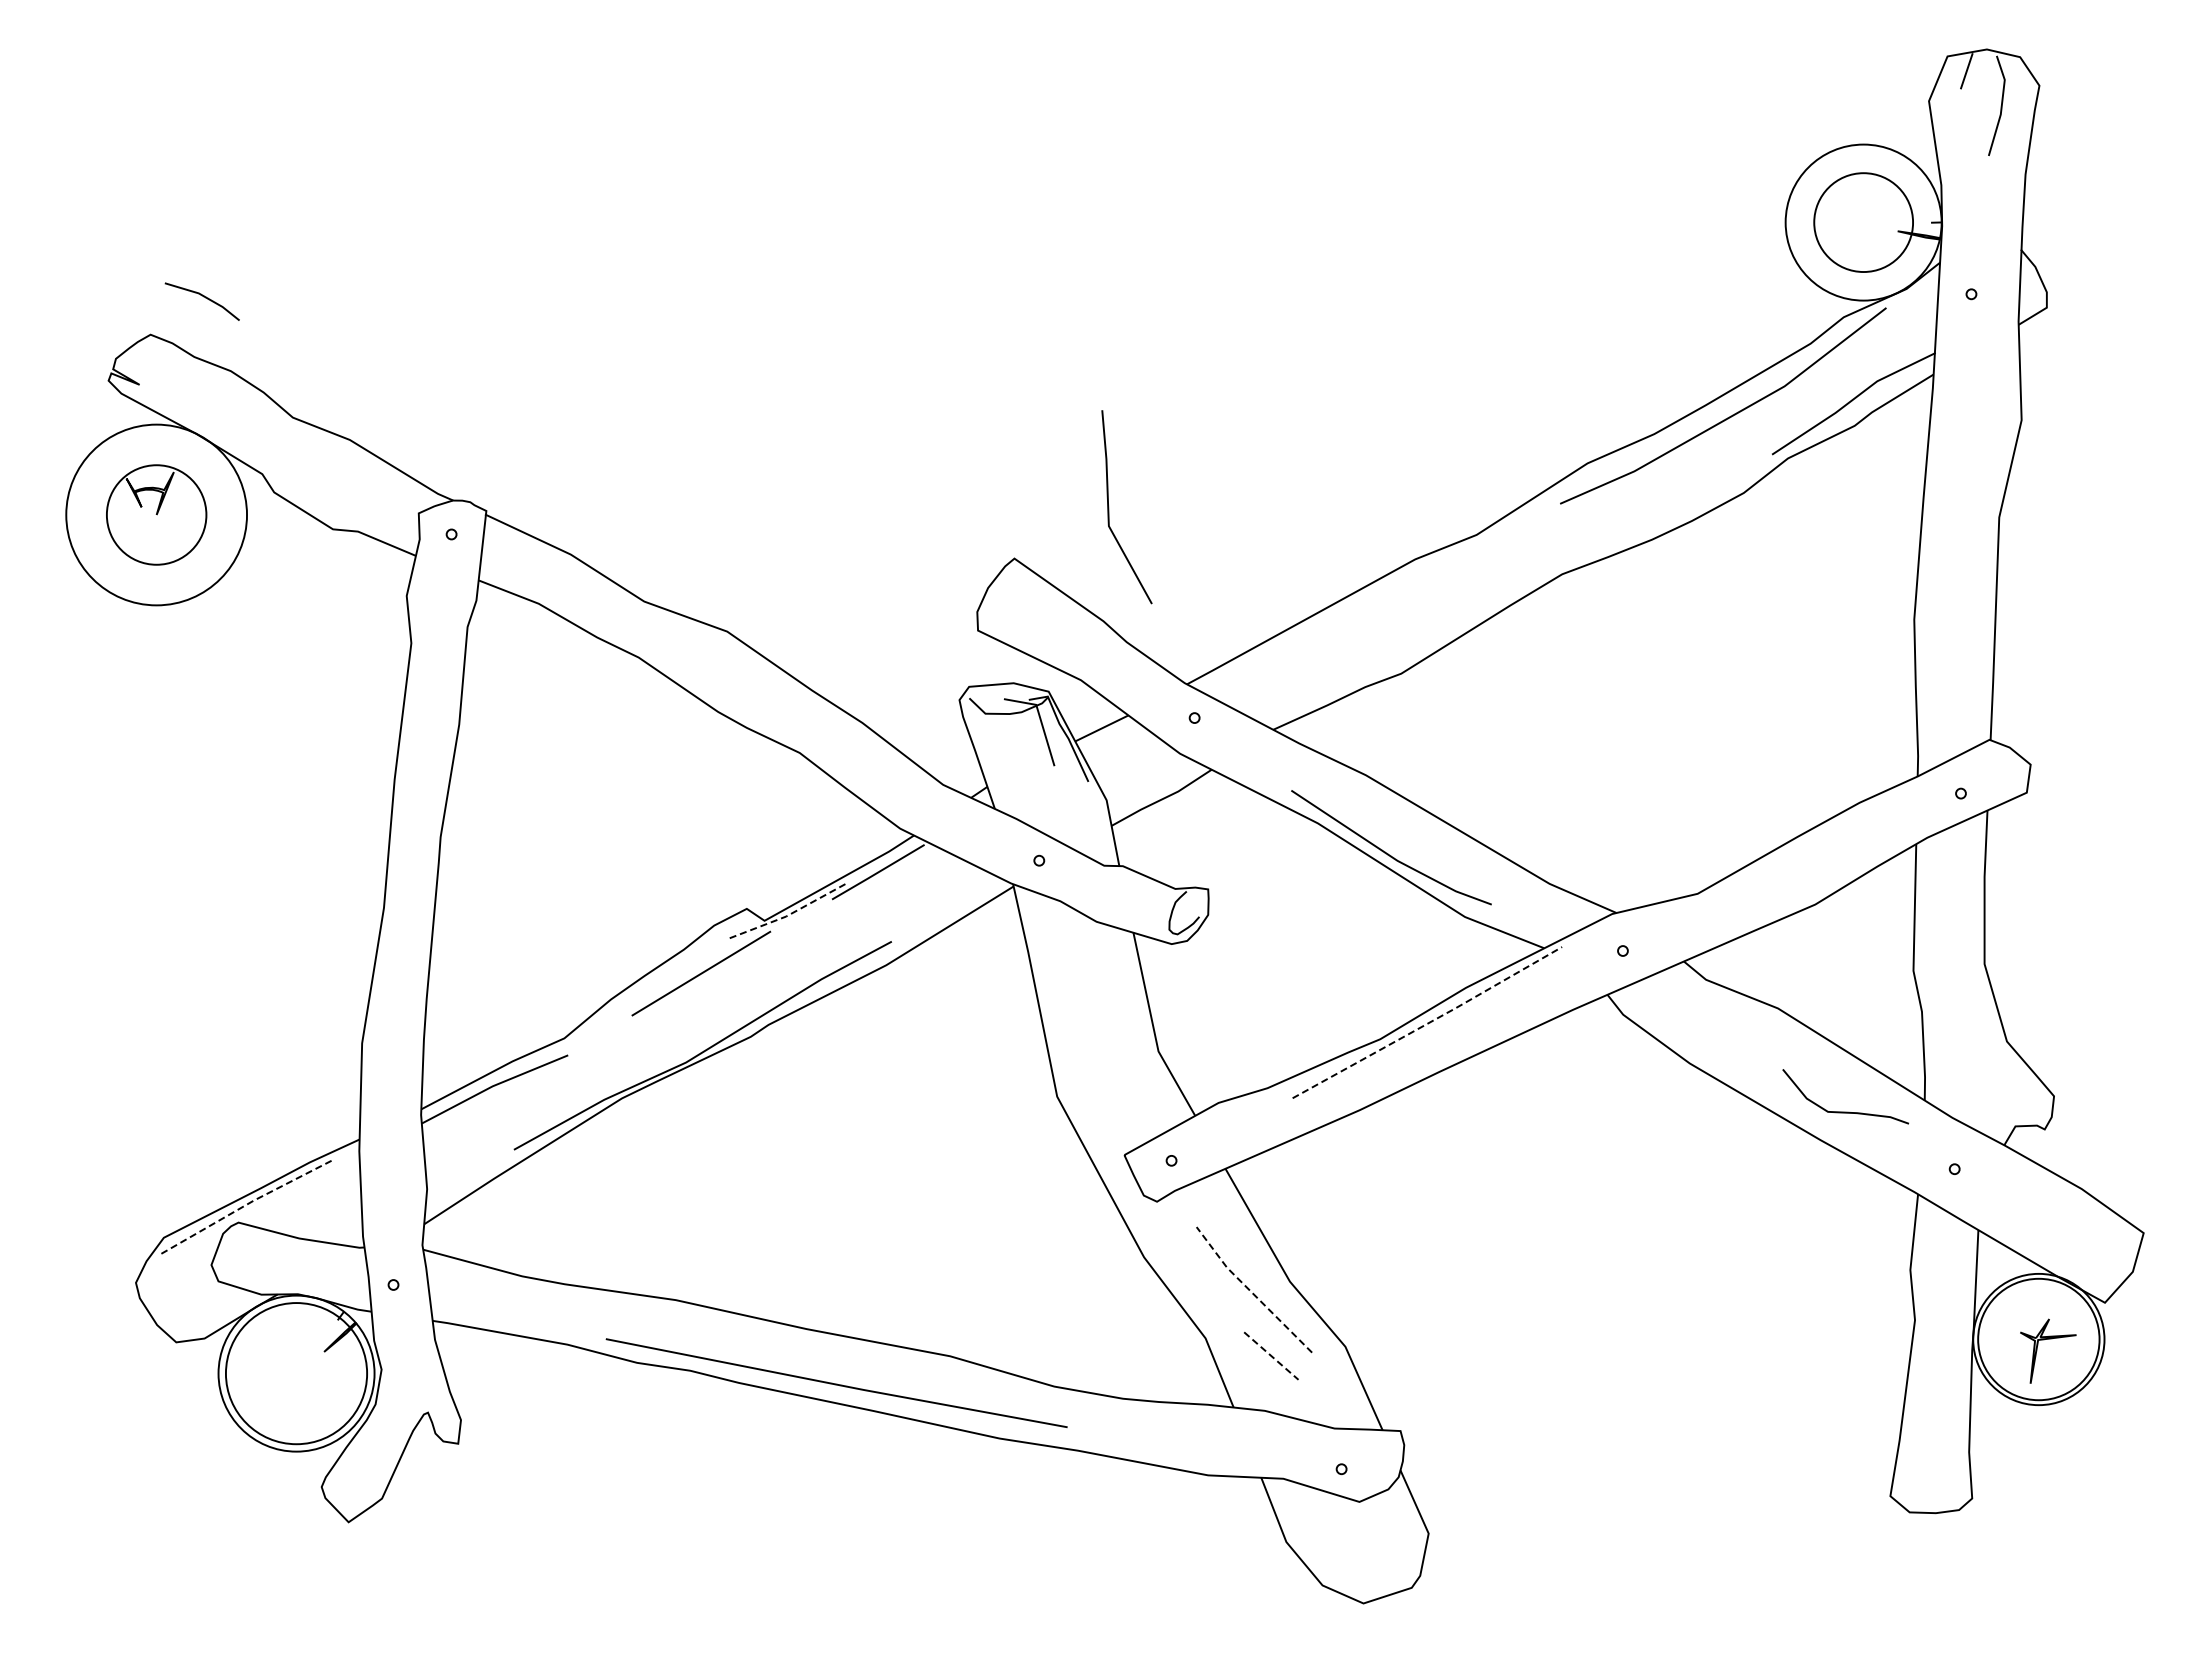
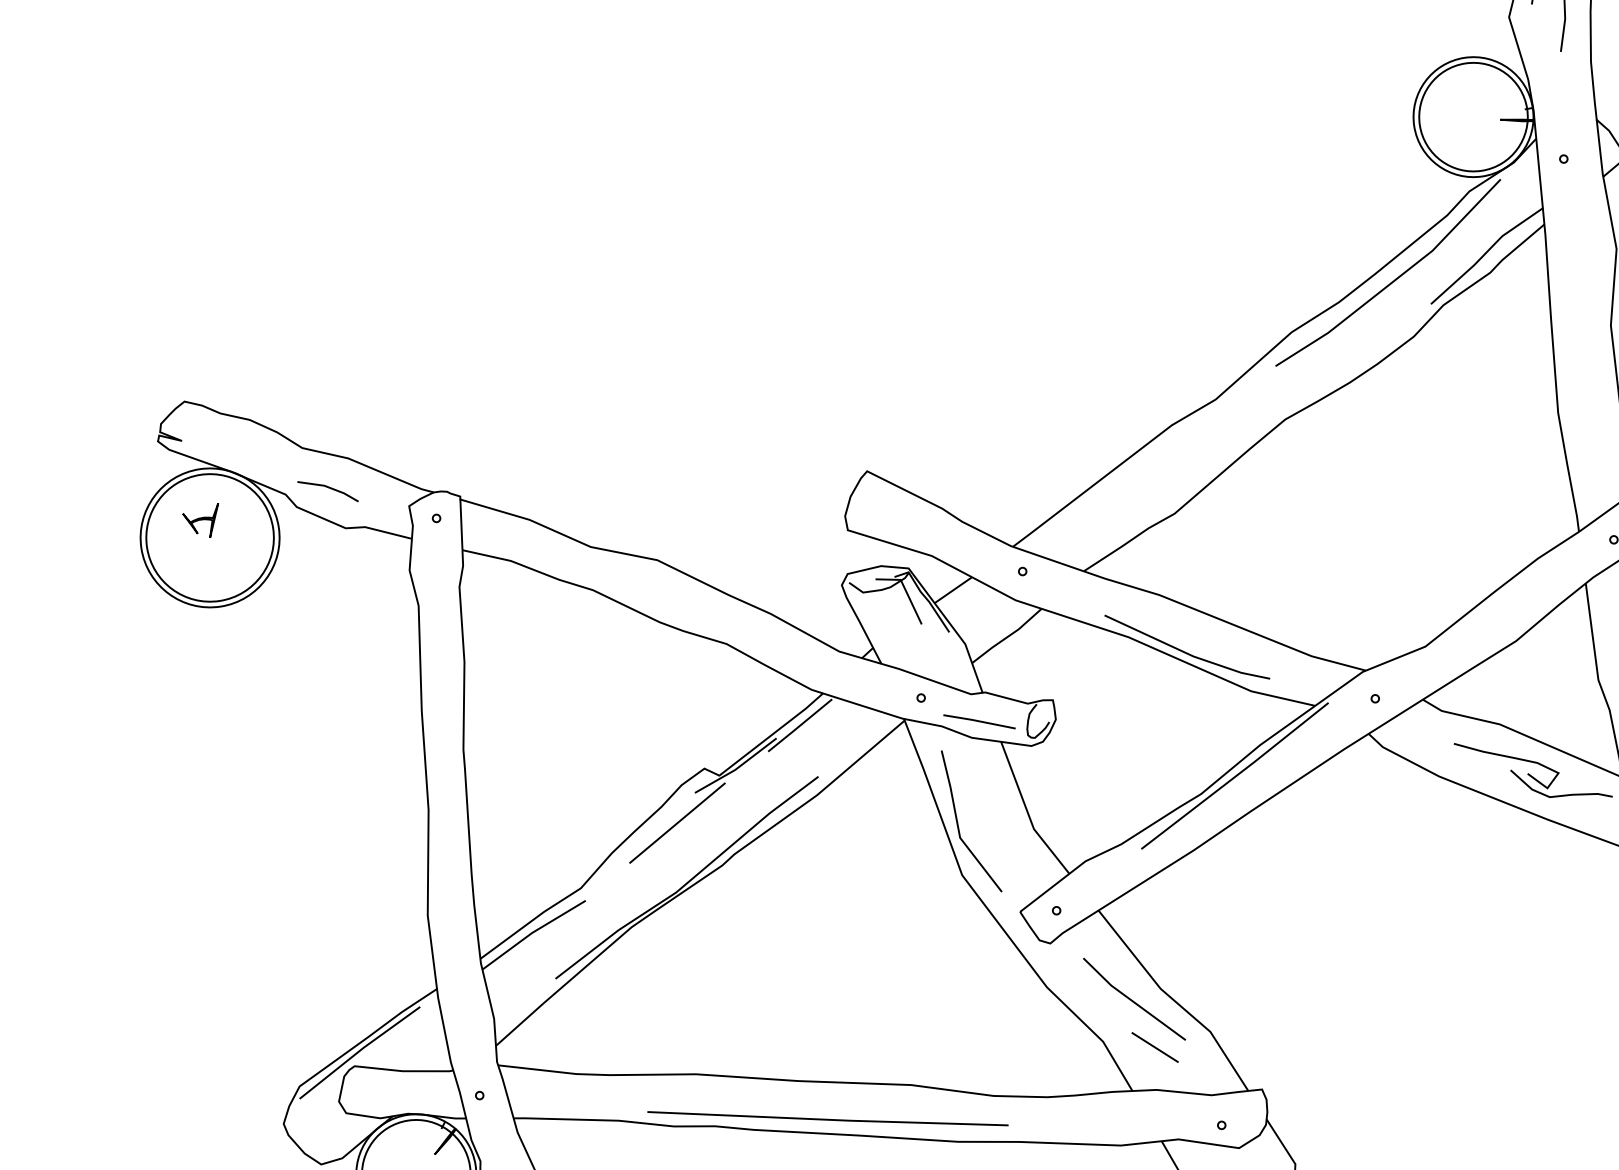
circle: (1863, 222) -> (1473, 117), size x1.43
line: (203, 297) -> (328, 488), moved
line: (1109, 507) -> (958, 823), moved
circle: (156, 514) -> (209, 537), size x1.67
line: (1109, 902) -> (979, 721), added
line: (788, 915) -> (736, 768), dashed -> solid
line: (1428, 1023) -> (1235, 776), dashed -> solid
curve: (1783, 1053) -> (1509, 758), added
line: (247, 1204) -> (359, 1051), dashed -> solid
line: (1251, 1291) -> (1132, 1000), dashed -> solid
line: (1271, 1356) -> (1155, 1047), dashed -> solid

